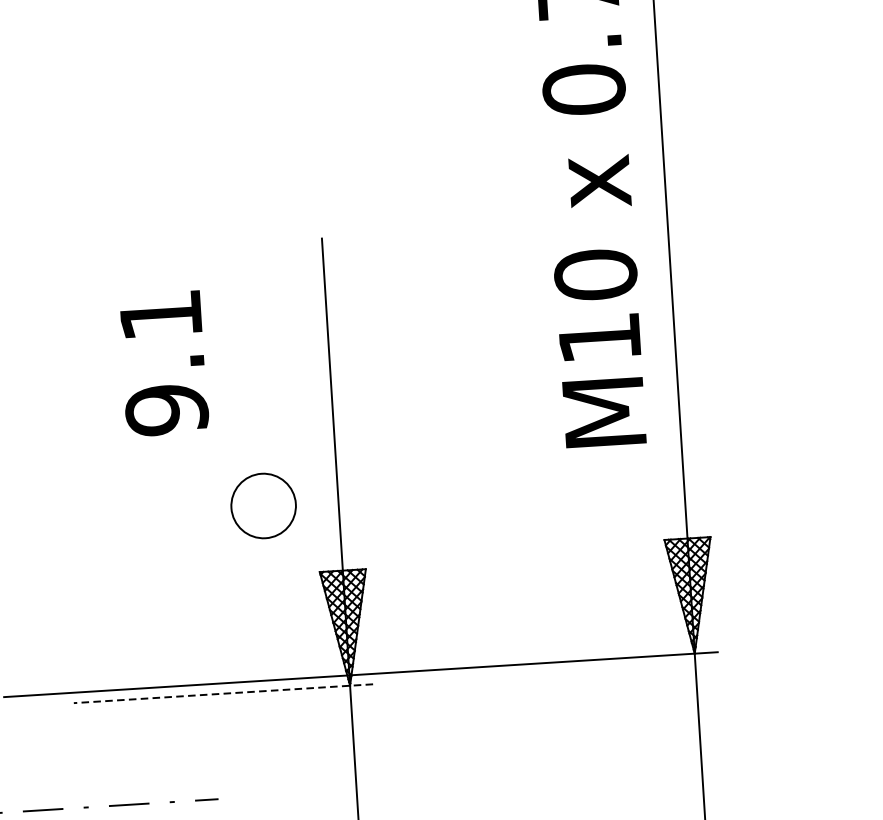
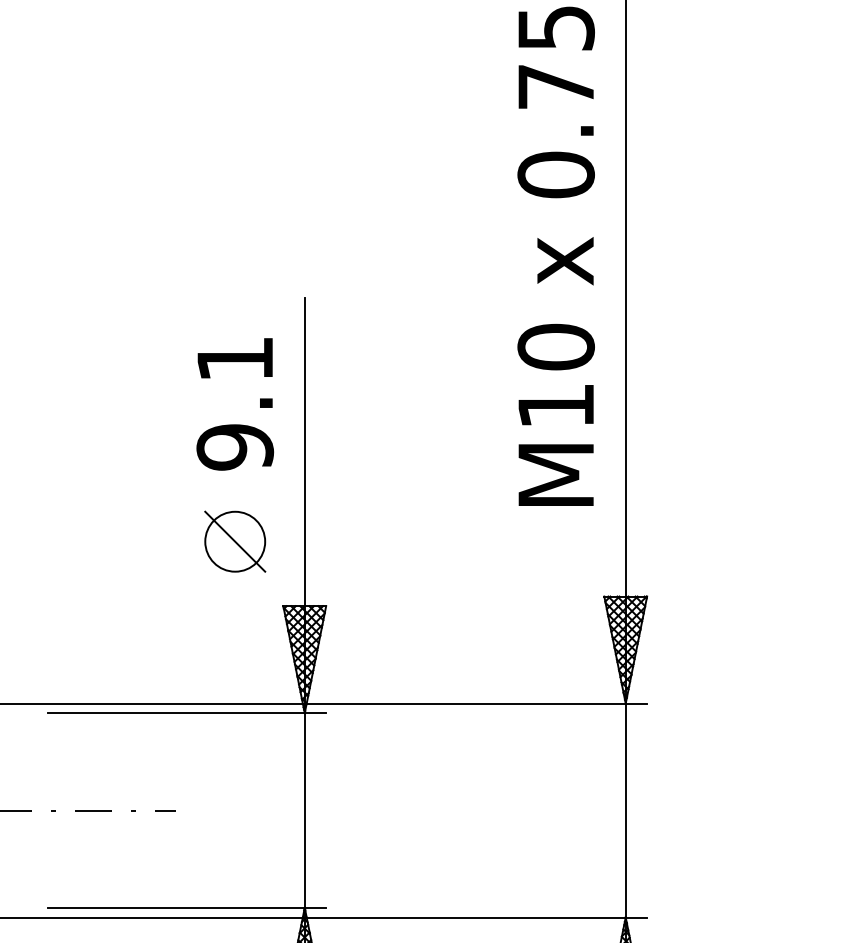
text: (164, 364) -> (235, 404), moved
line: (263, 505) -> (235, 541), added
line: (222, 694) -> (186, 713), dashed -> solid

